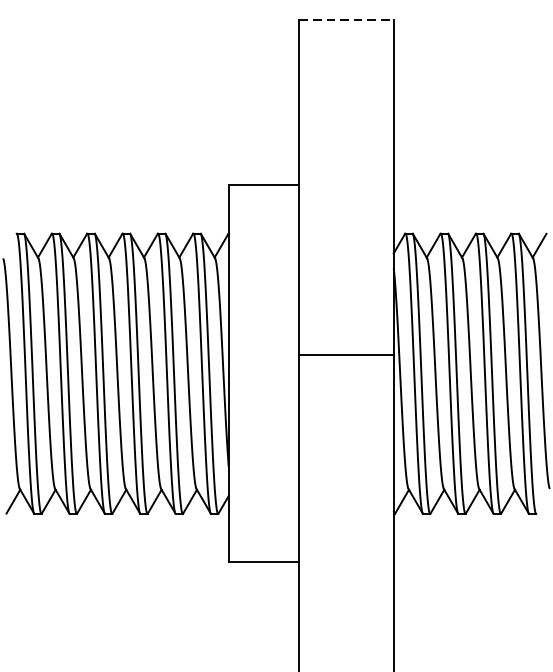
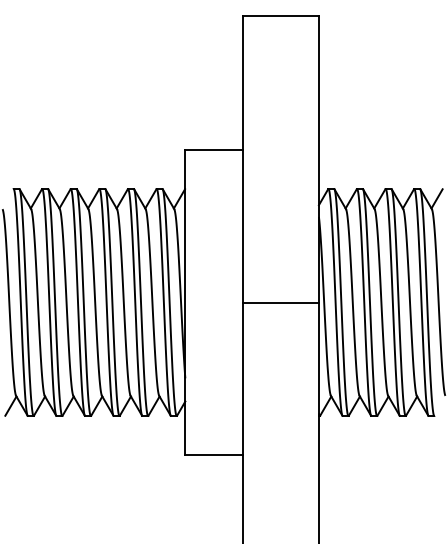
line: (347, 20) -> (281, 16), dashed -> solid
line: (346, 355) -> (280, 302), moved

